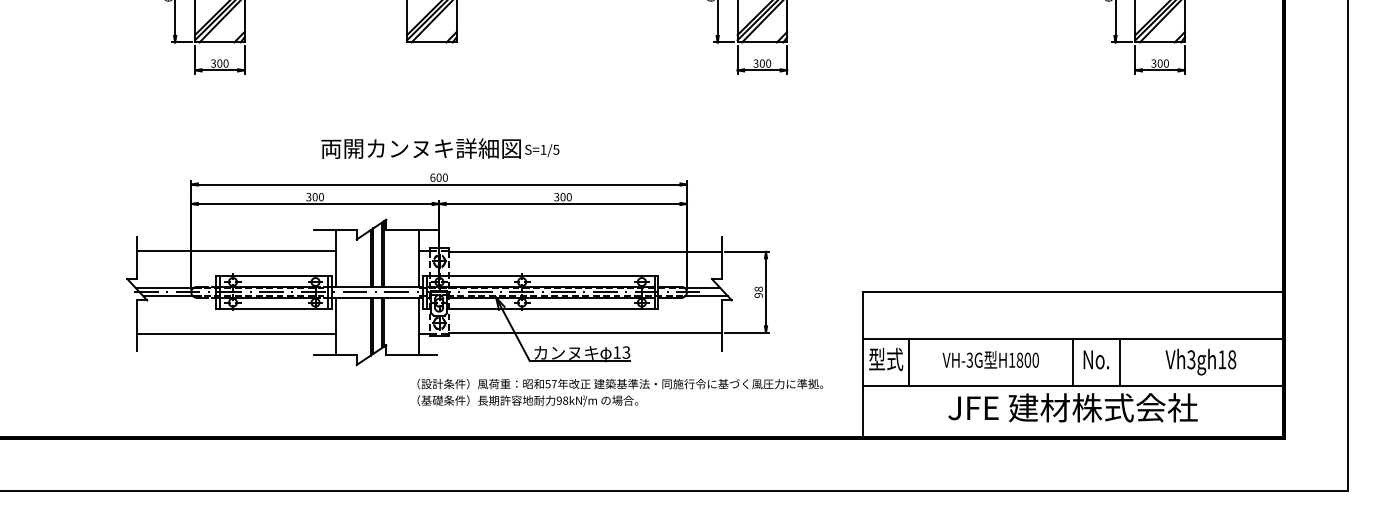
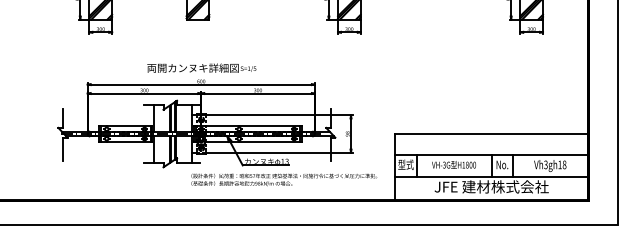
line: (236, 251) -> (108, 115), removed
line: (236, 332) -> (108, 152), removed

